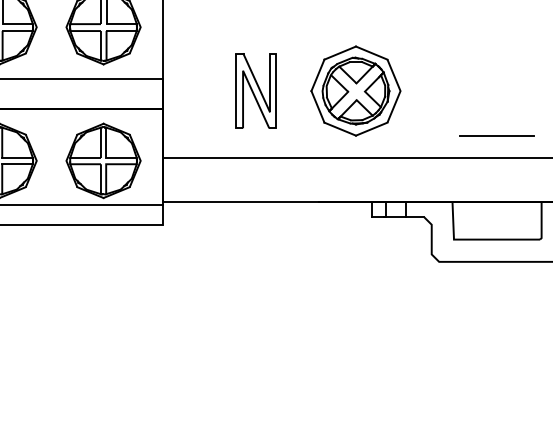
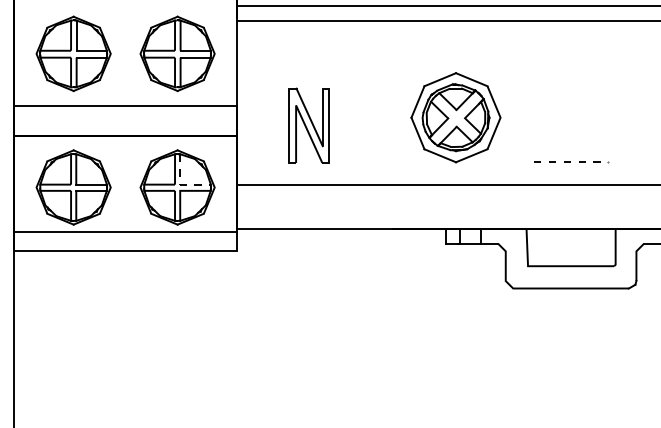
part: (255, 90) -> (308, 125), moved
part: (355, 90) -> (455, 117), moved
line: (497, 135) -> (571, 162), solid -> dashed
line: (106, 157) -> (180, 184), solid -> dashed

